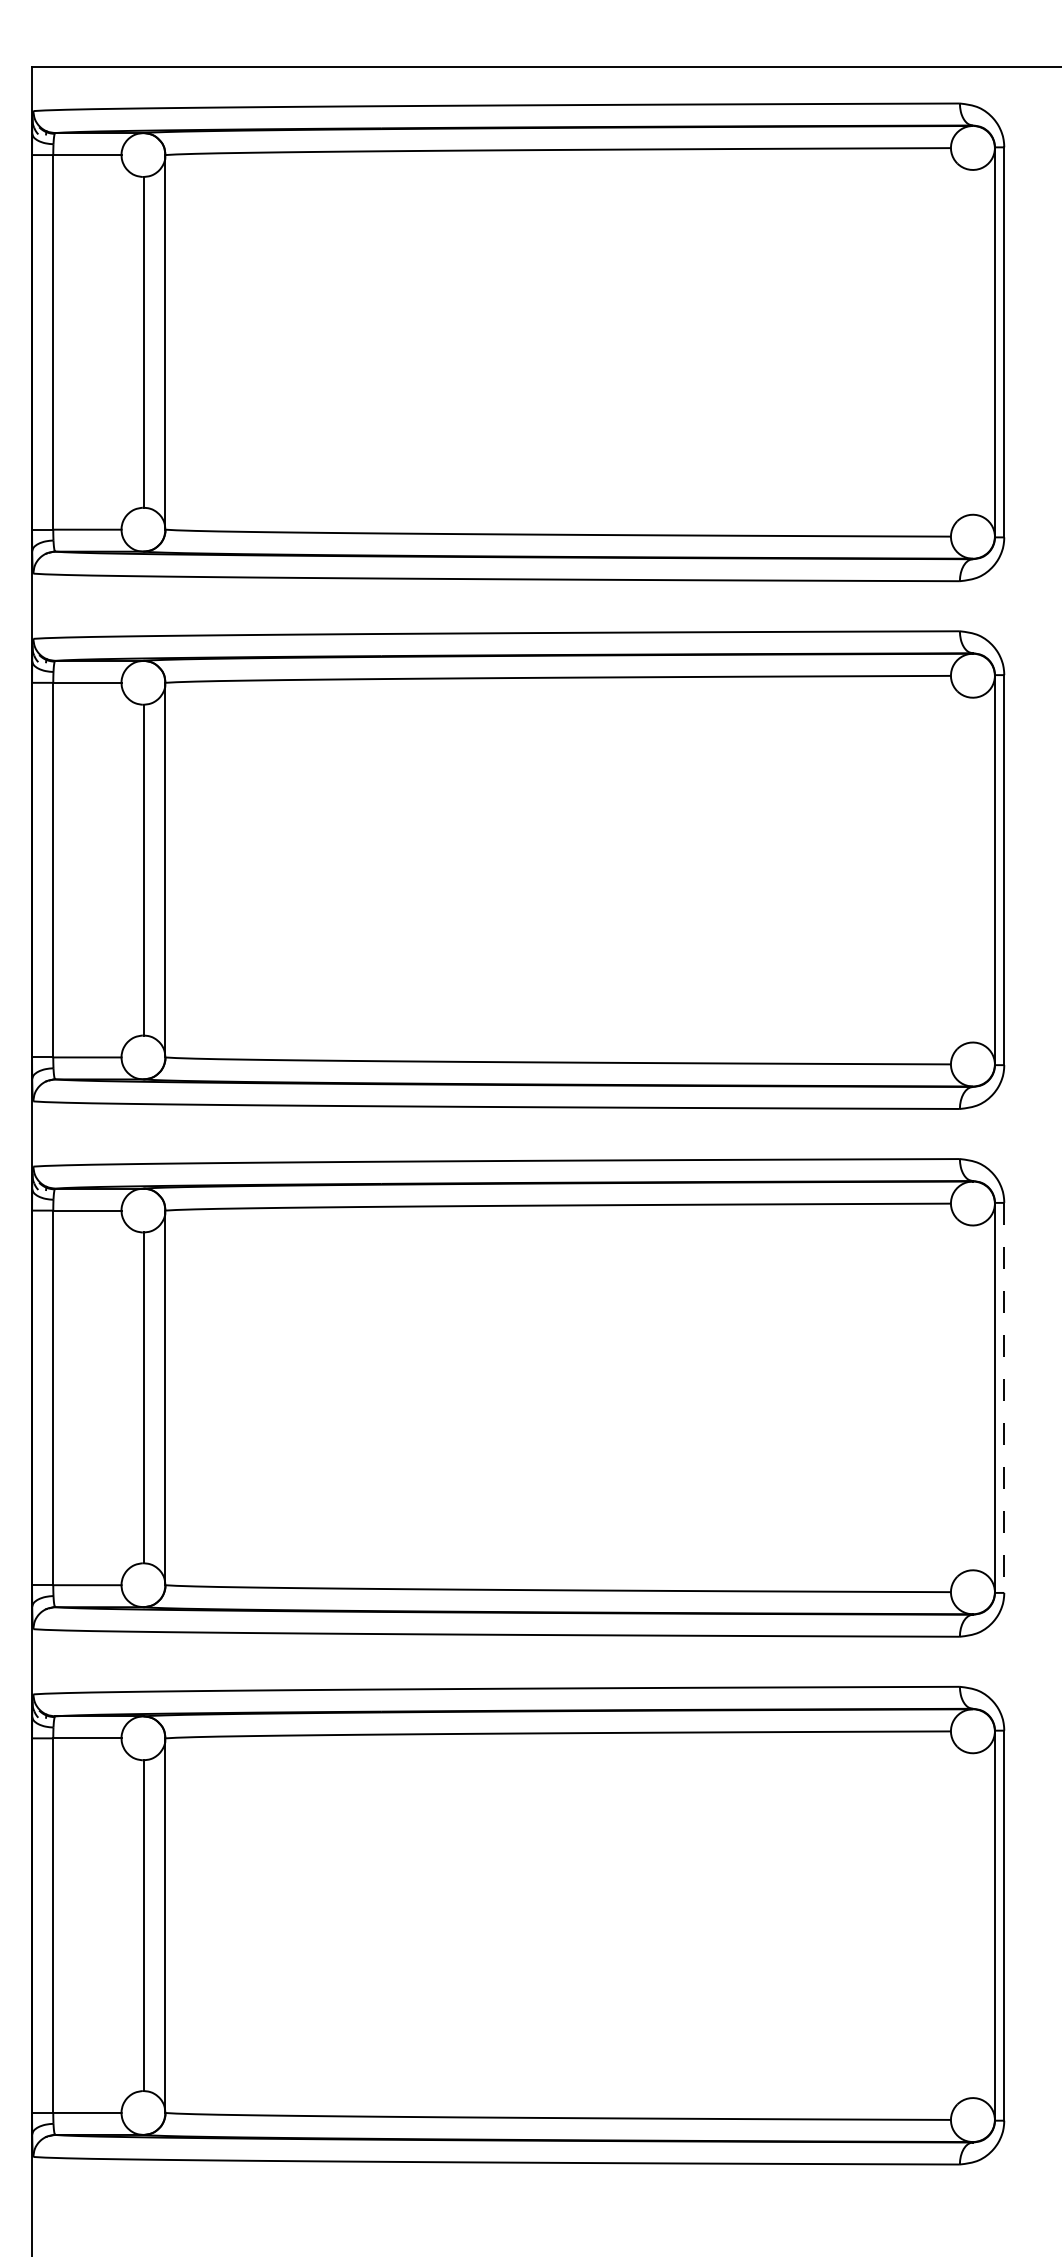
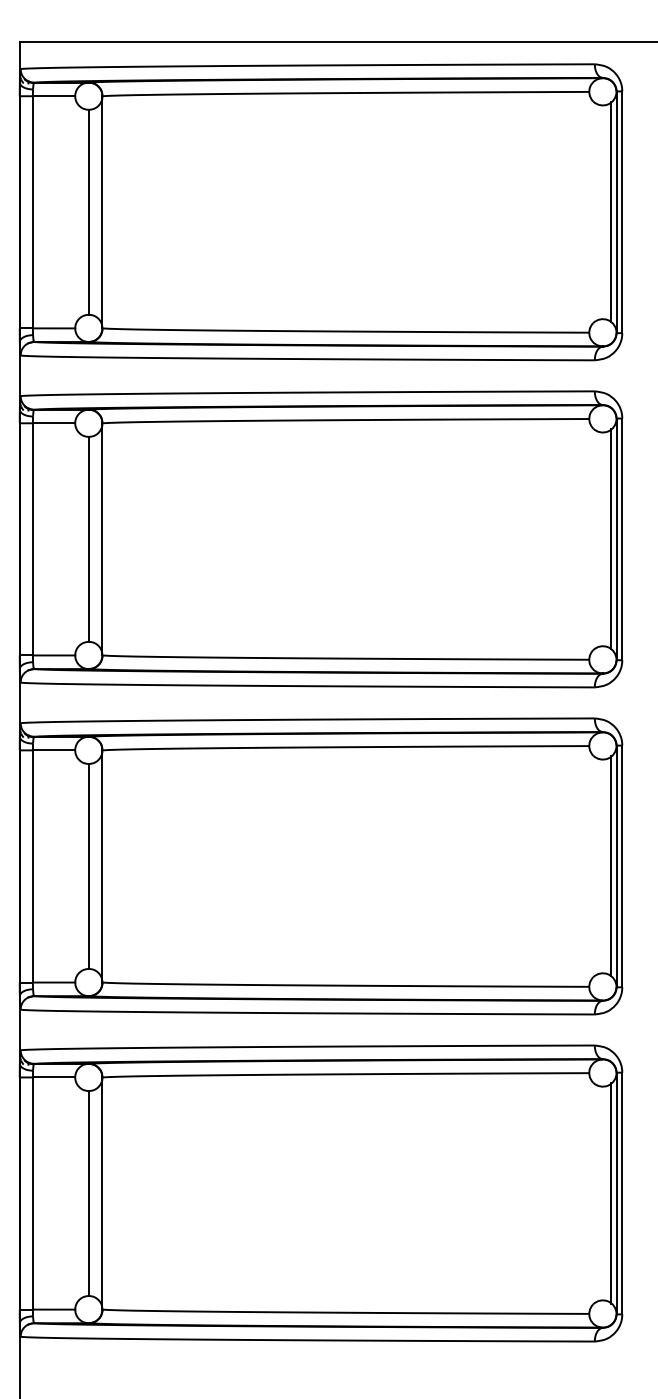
line: (986, 342) -> (611, 212), added
line: (986, 870) -> (611, 539), added
line: (986, 1397) -> (611, 866), added
line: (1004, 1397) -> (622, 866), dashed -> solid
line: (986, 1925) -> (611, 1193), added

